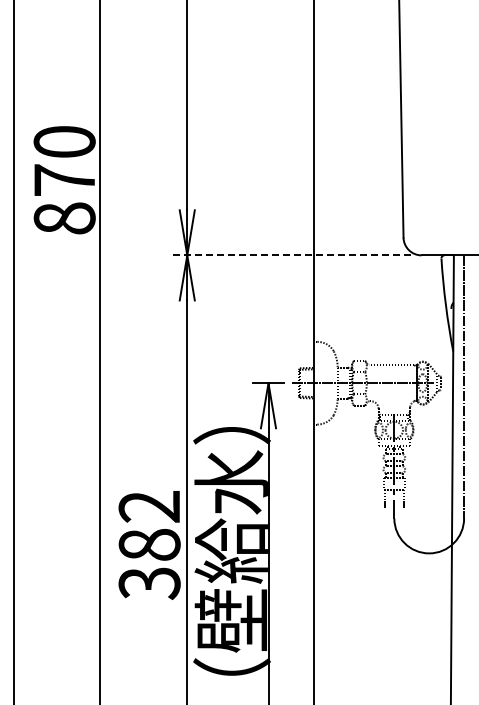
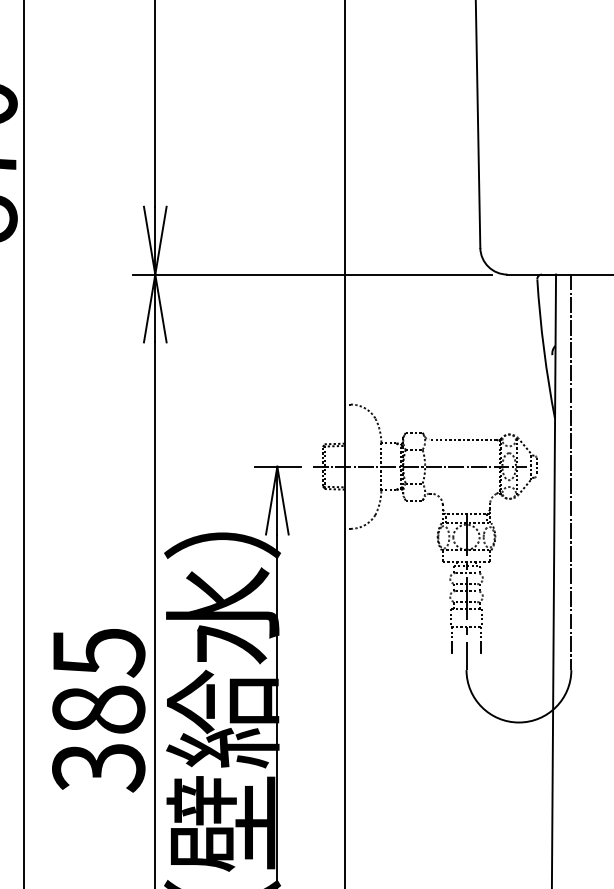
line: (291, 255) -> (311, 274), dashed -> solid
text: (149, 507) -> (98, 653), 382 -> 385

